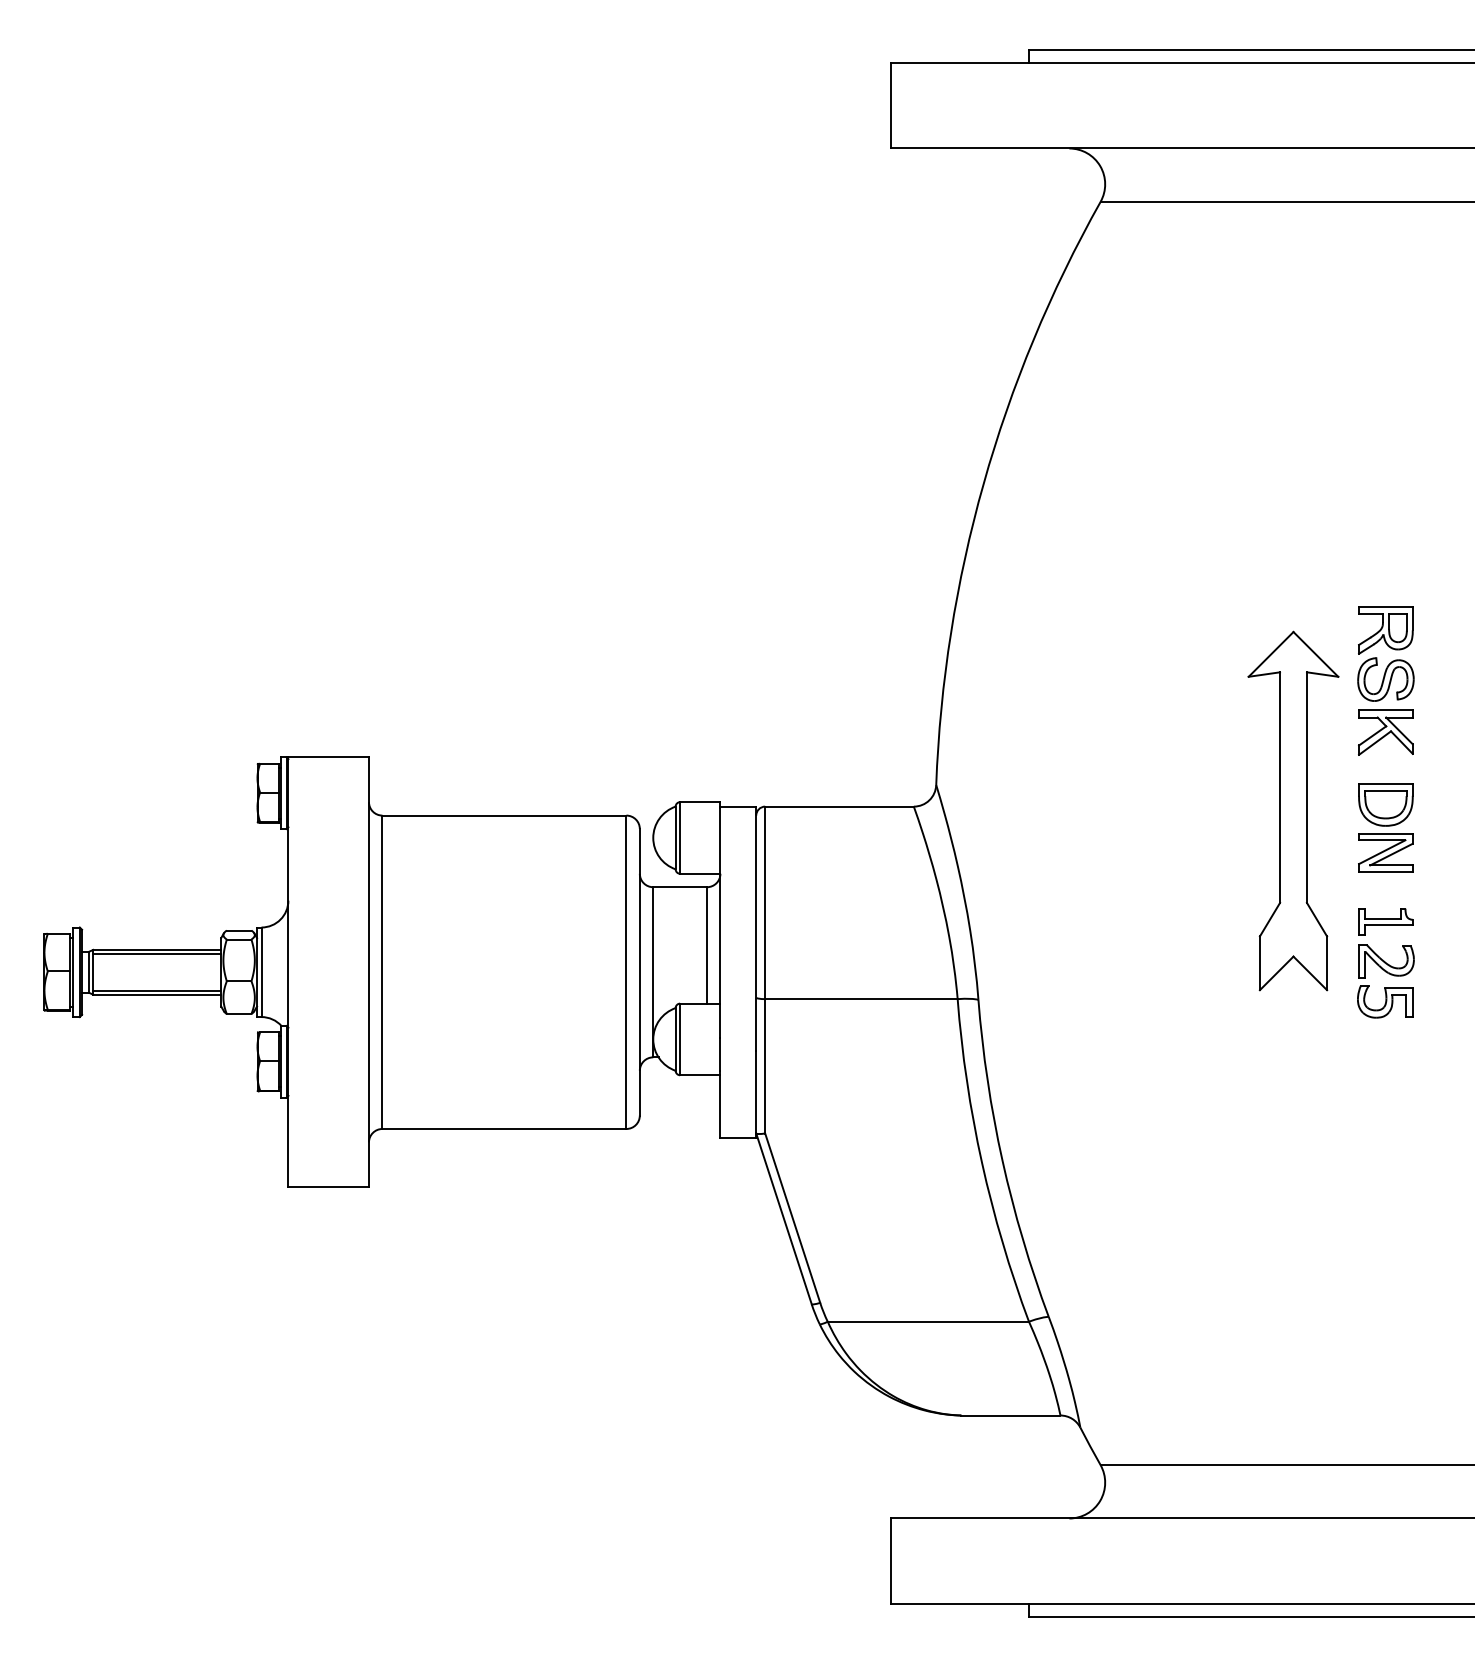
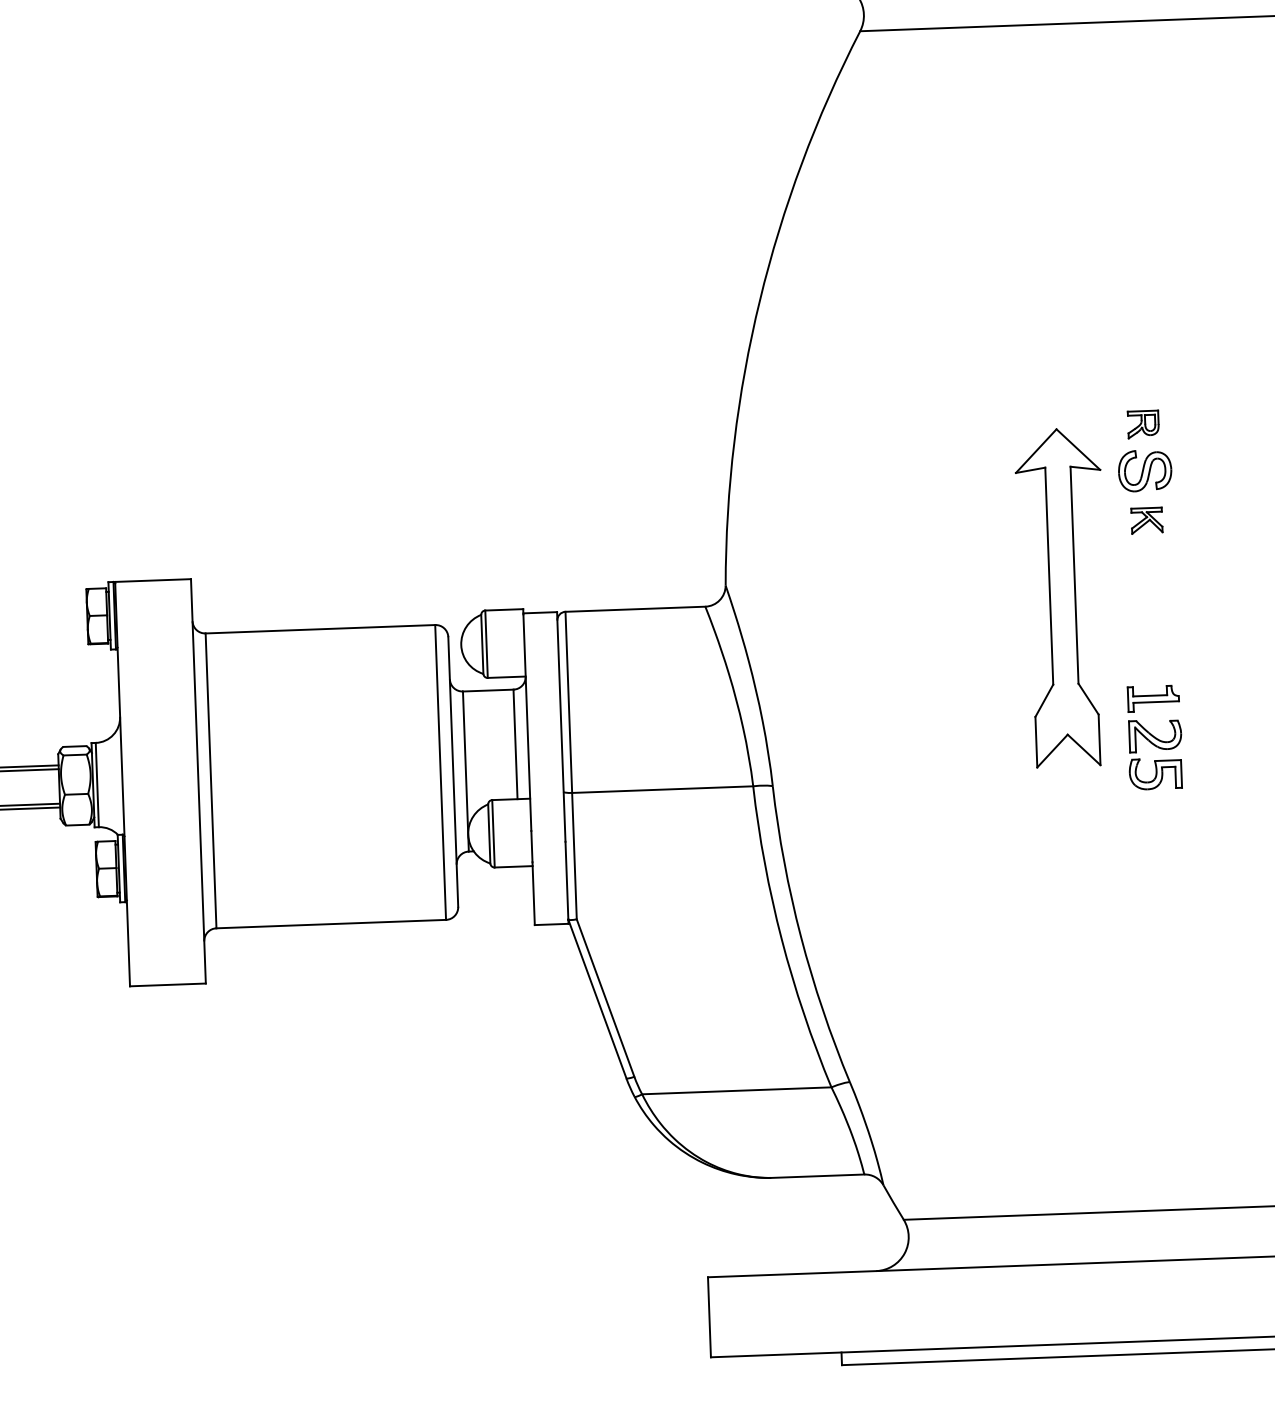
part: (1385, 630) -> (1143, 424), size x0.6
part: (1385, 732) -> (1146, 520), size x0.6
part: (1385, 827) -> (1149, 610), removed

